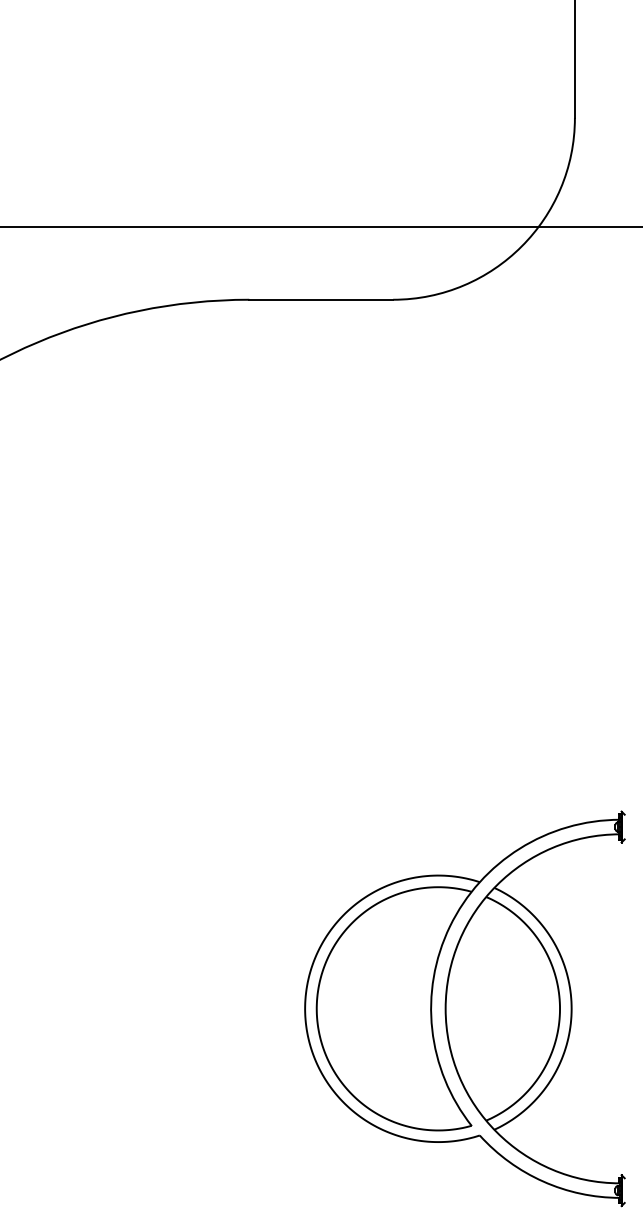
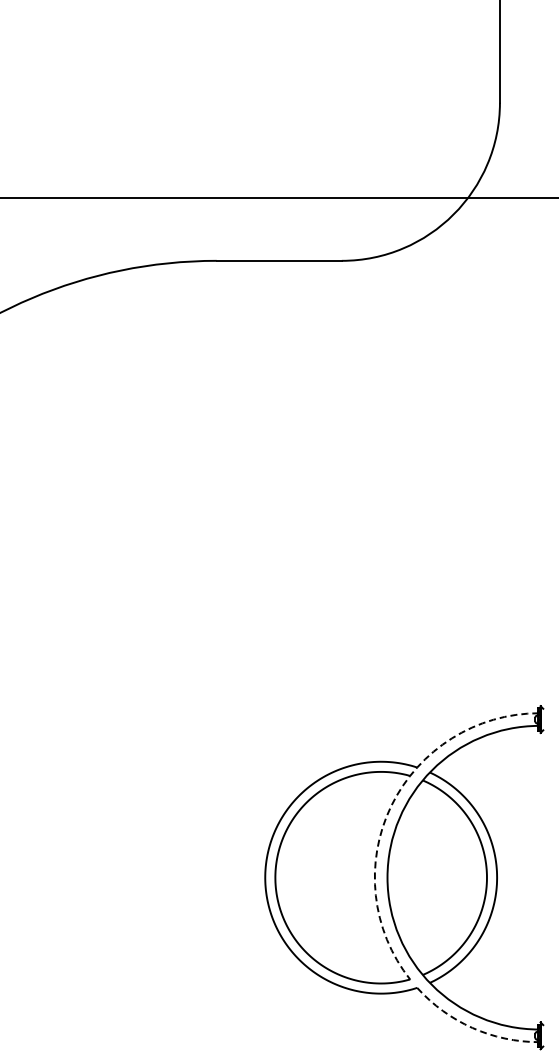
arc: (450, 926) -> (391, 806), solid -> dashed
arc: (543, 1181) -> (472, 1027), solid -> dashed

